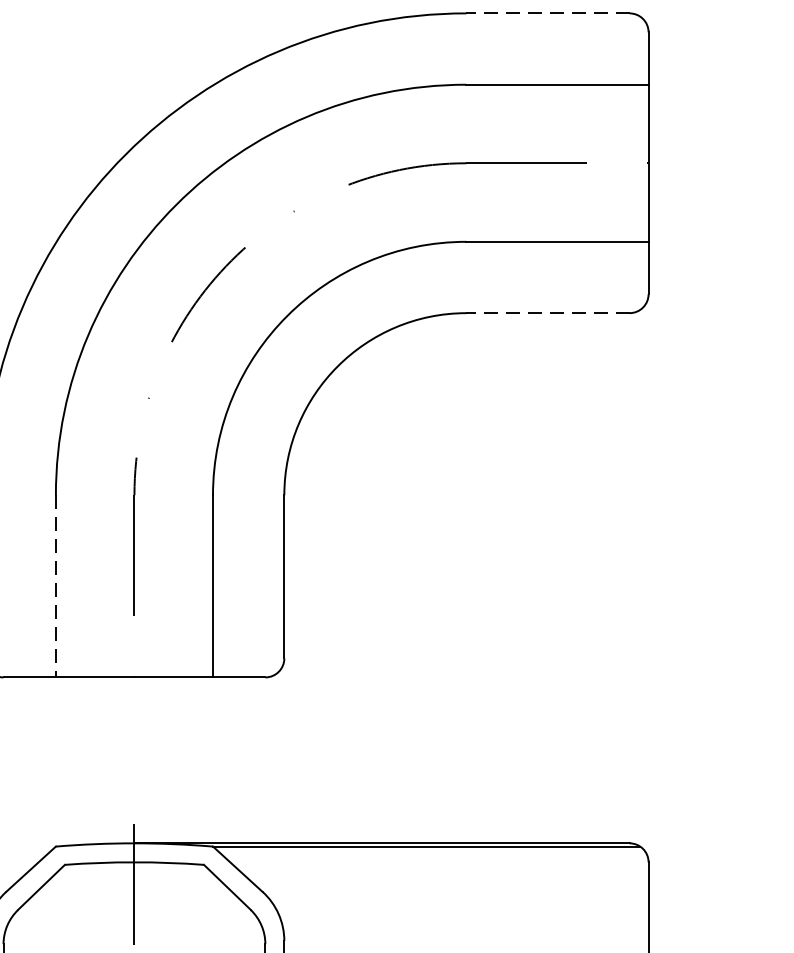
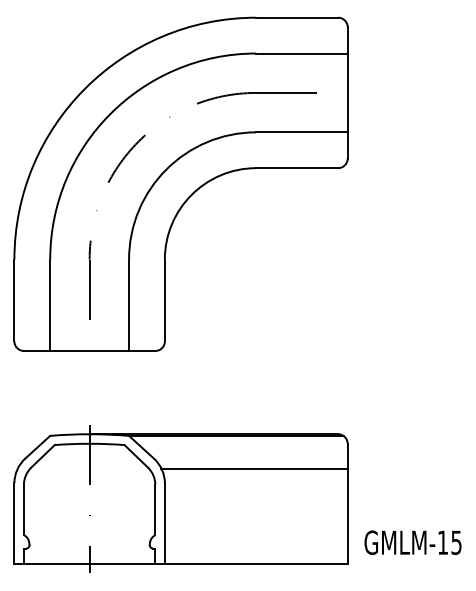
line: (548, 12) -> (297, 17), dashed -> solid
line: (548, 313) -> (297, 168), dashed -> solid
line: (56, 586) -> (50, 305), dashed -> solid
line: (462, 911) -> (254, 468), added

